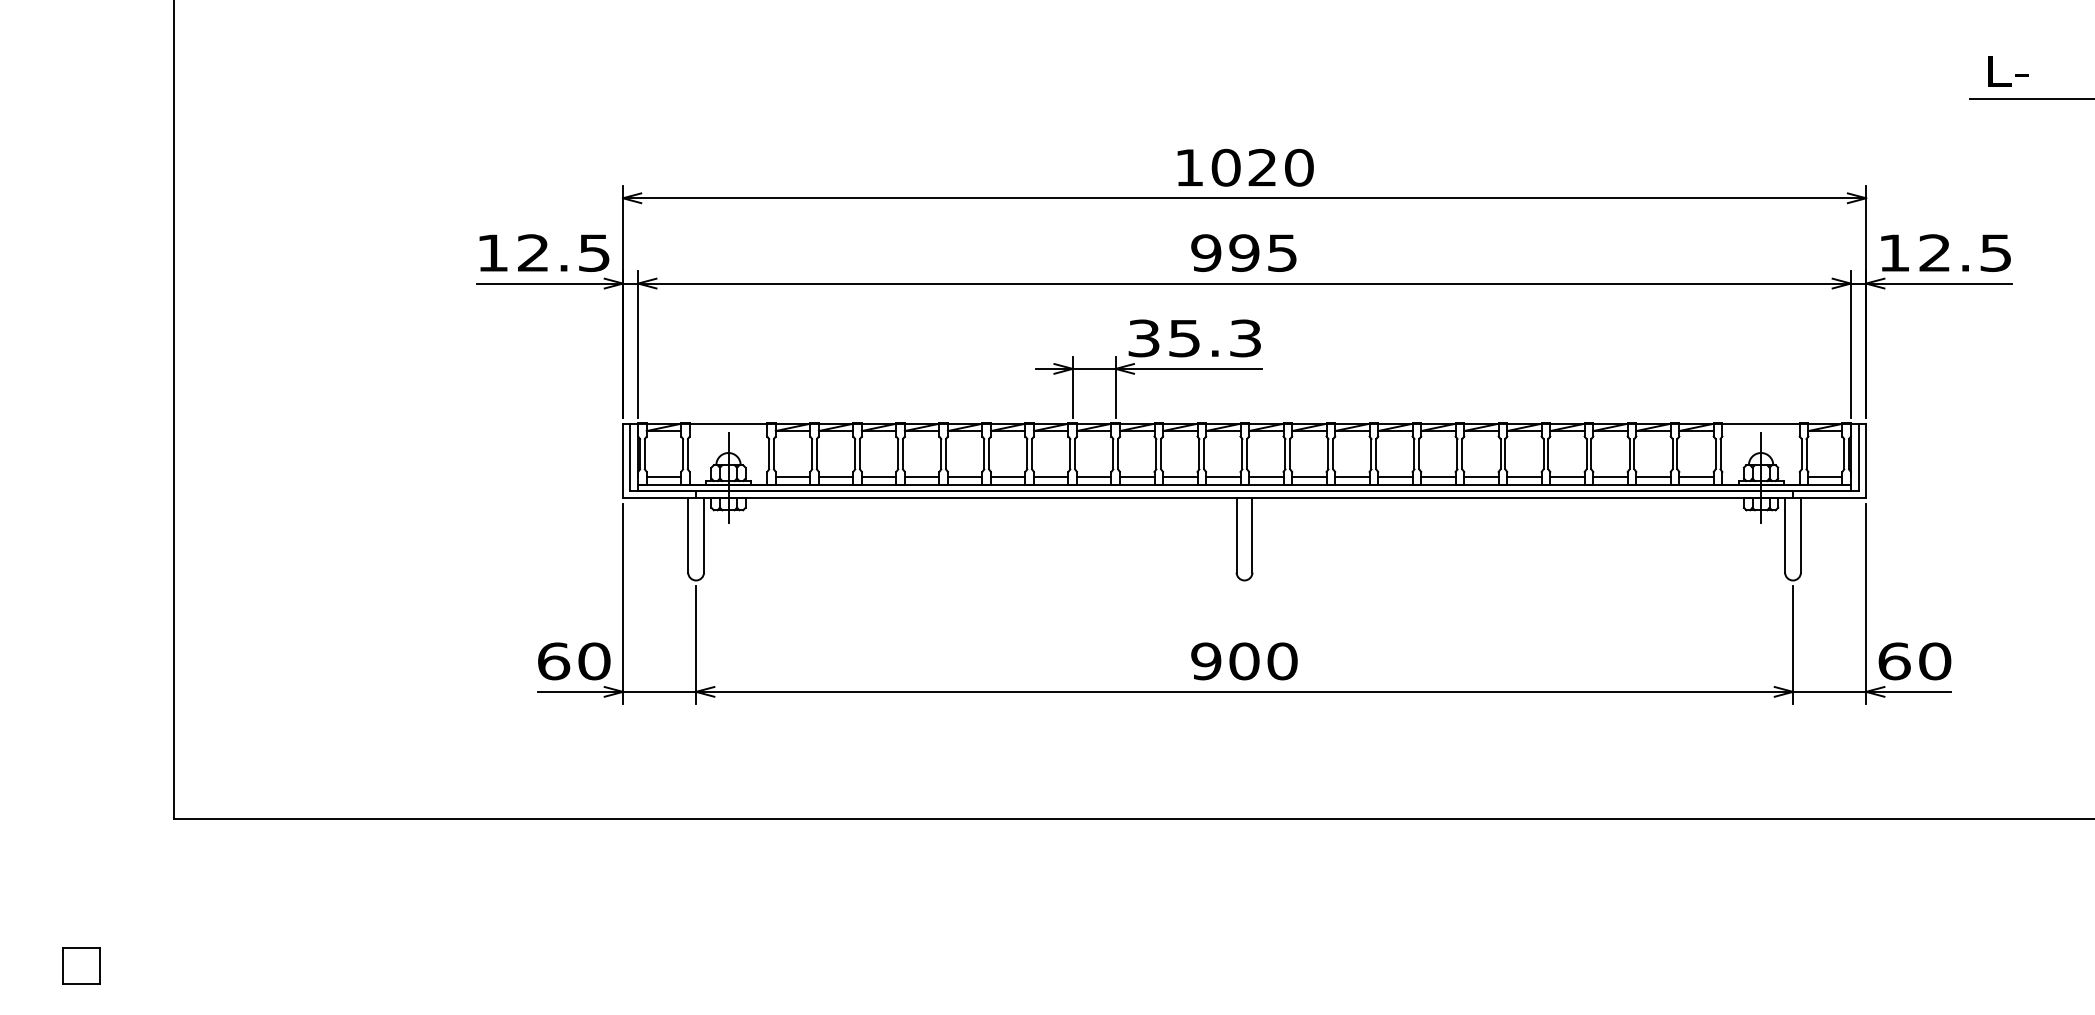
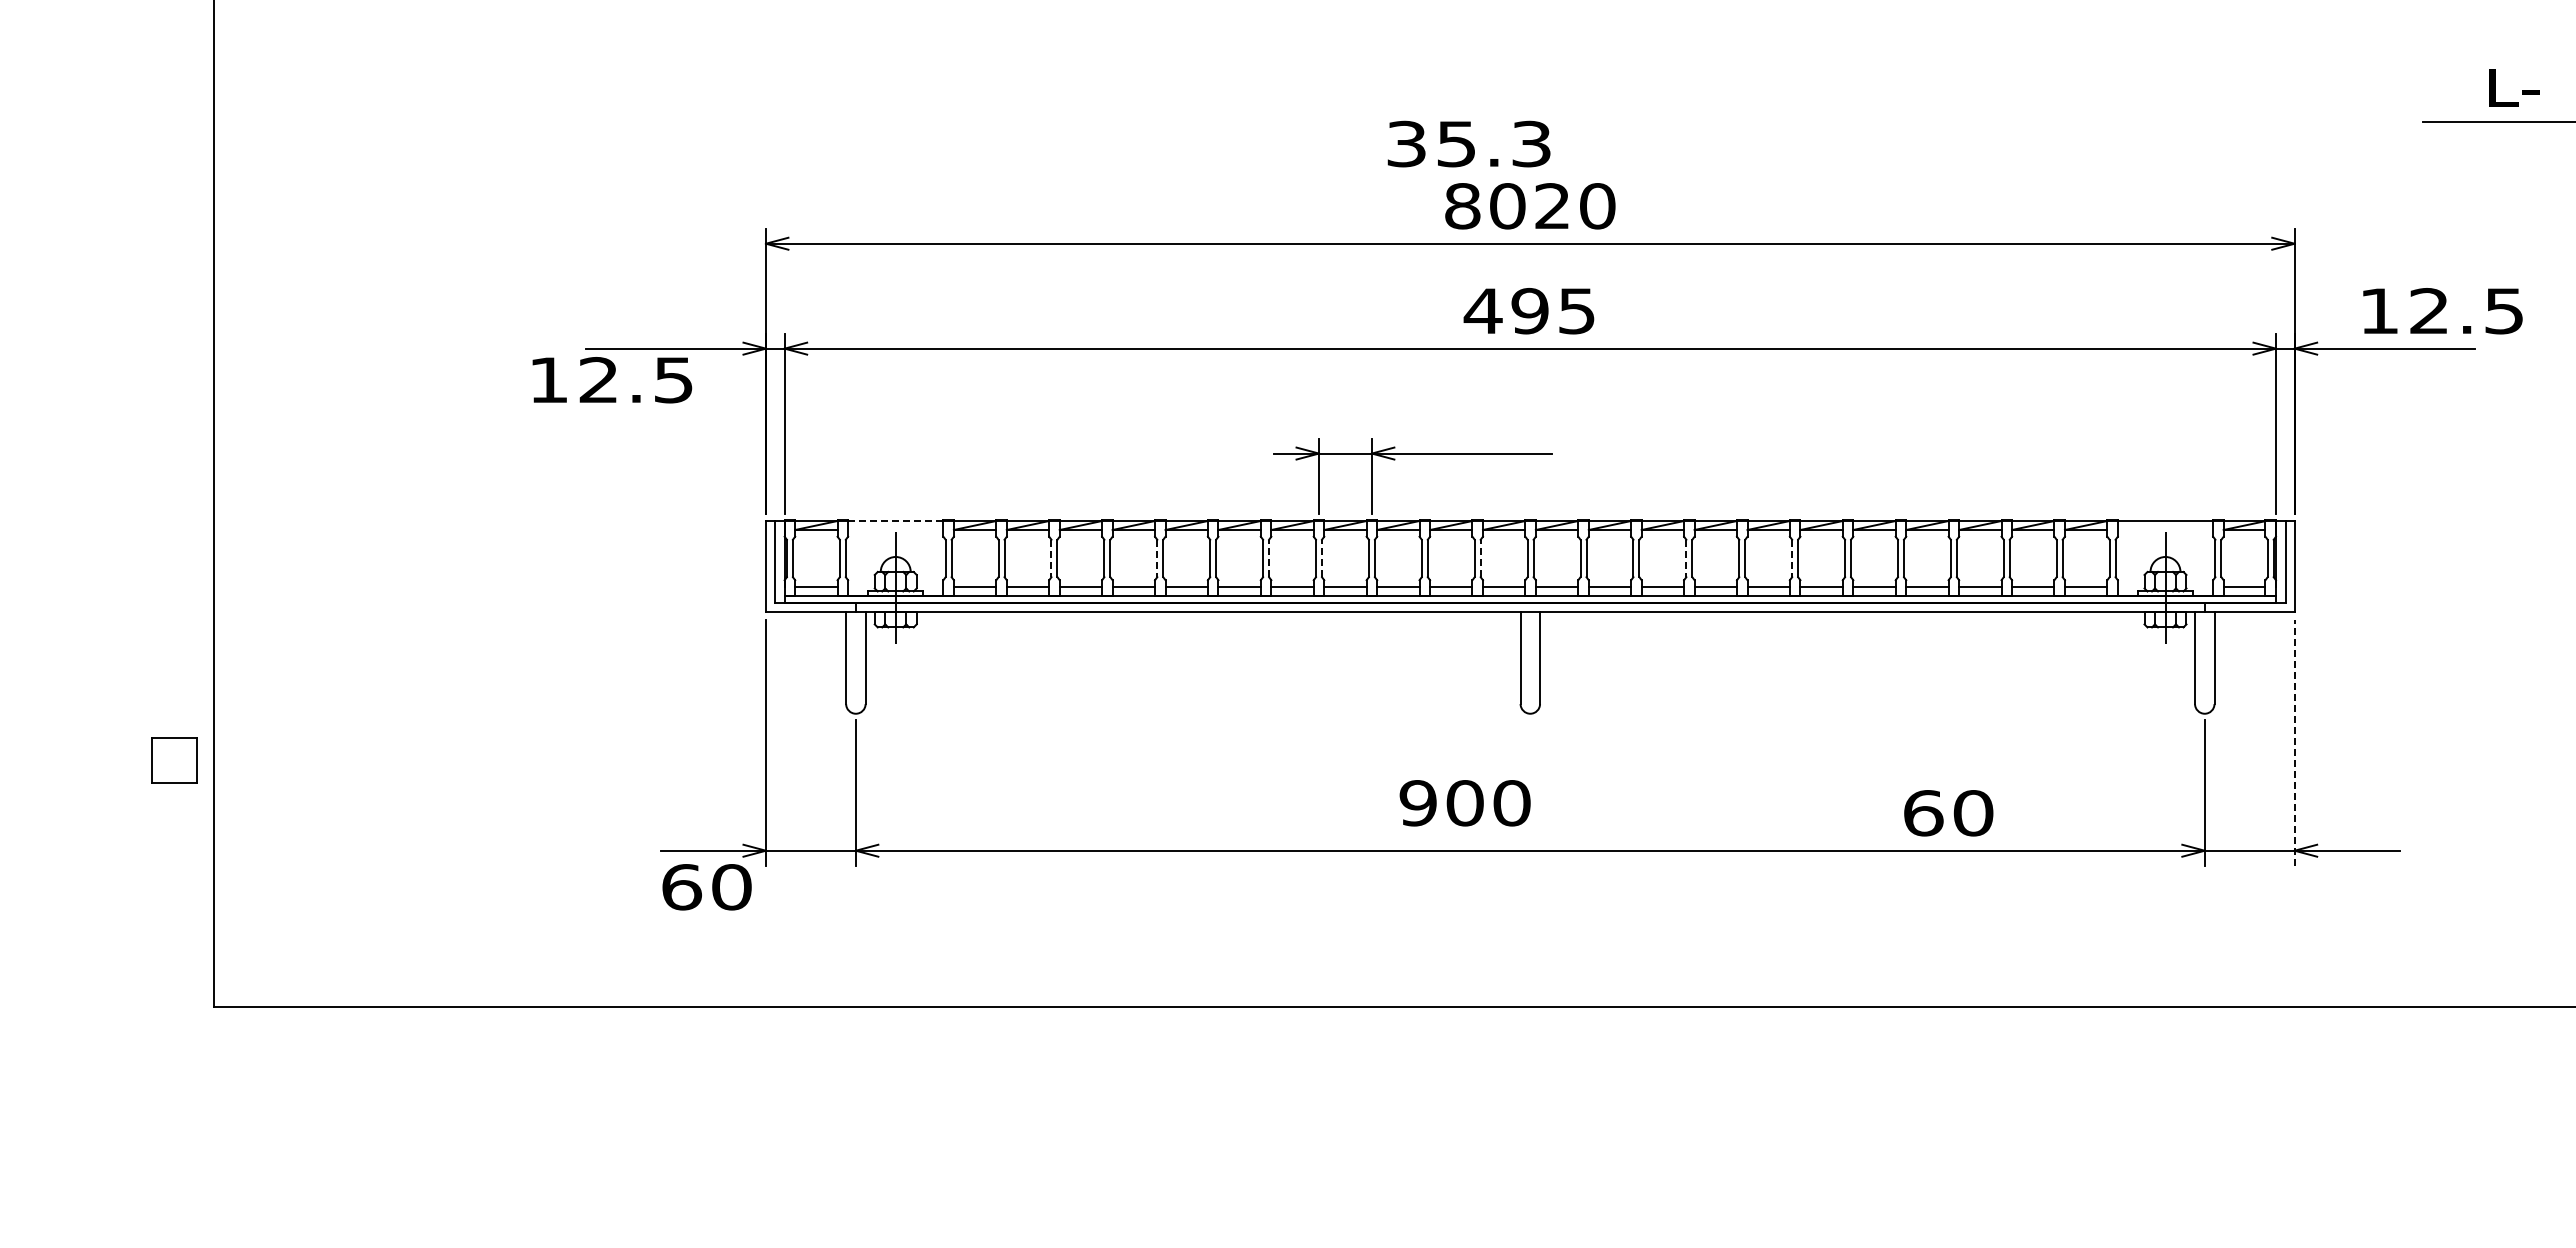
text: (2008, 71) -> (2514, 87), moved
text: (1189, 167) -> (1462, 206), 1020 -> 8020
text: (1205, 252) -> (1482, 310), 995 -> 495
text: (544, 253) -> (612, 380), moved
text: (1945, 253) -> (2442, 311), moved
text: (1194, 337) -> (1468, 143), moved
line: (728, 424) -> (895, 521), solid -> dashed
line: (855, 454) -> (1051, 558), solid -> dashed
line: (941, 454) -> (1157, 558), solid -> dashed
line: (1032, 454) -> (1269, 558), solid -> dashed
line: (1075, 454) -> (1322, 558), solid -> dashed
line: (1204, 454) -> (1480, 558), solid -> dashed
line: (1371, 454) -> (1686, 558), solid -> dashed
line: (1457, 454) -> (1792, 558), solid -> dashed
line: (1865, 603) -> (2294, 742), solid -> dashed
text: (573, 661) -> (706, 887), moved
text: (1243, 661) -> (1464, 803), moved
text: (1914, 661) -> (1948, 813), moved
part: (81, 965) -> (174, 760), moved

